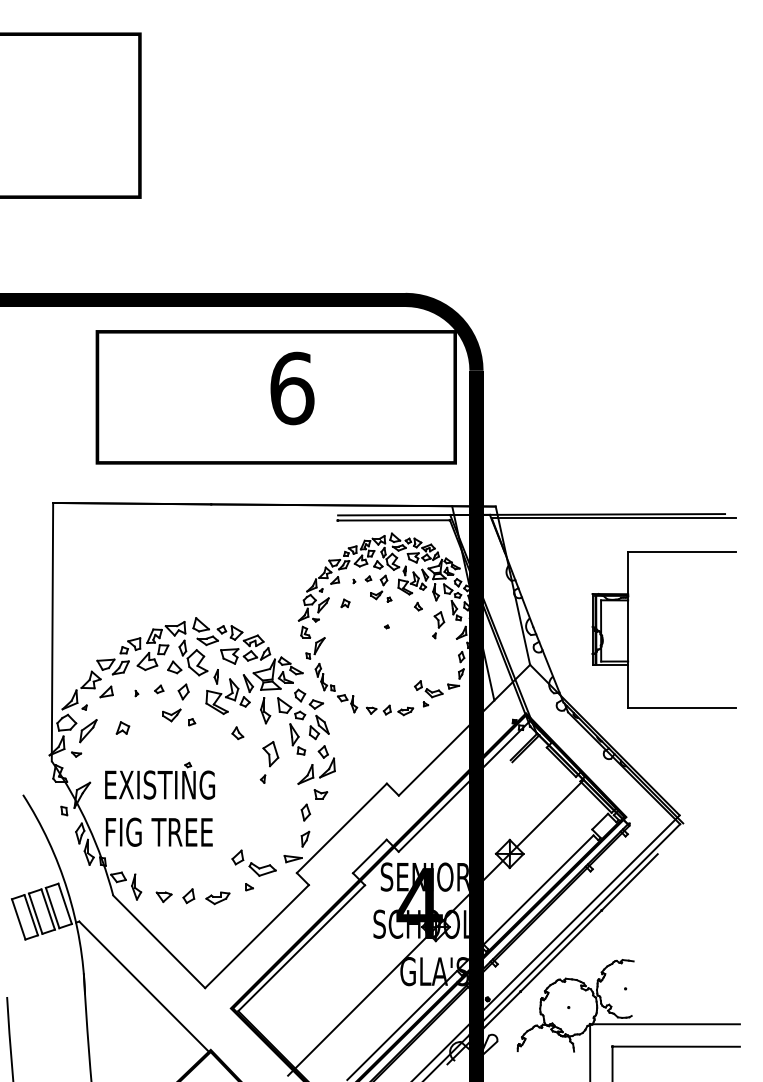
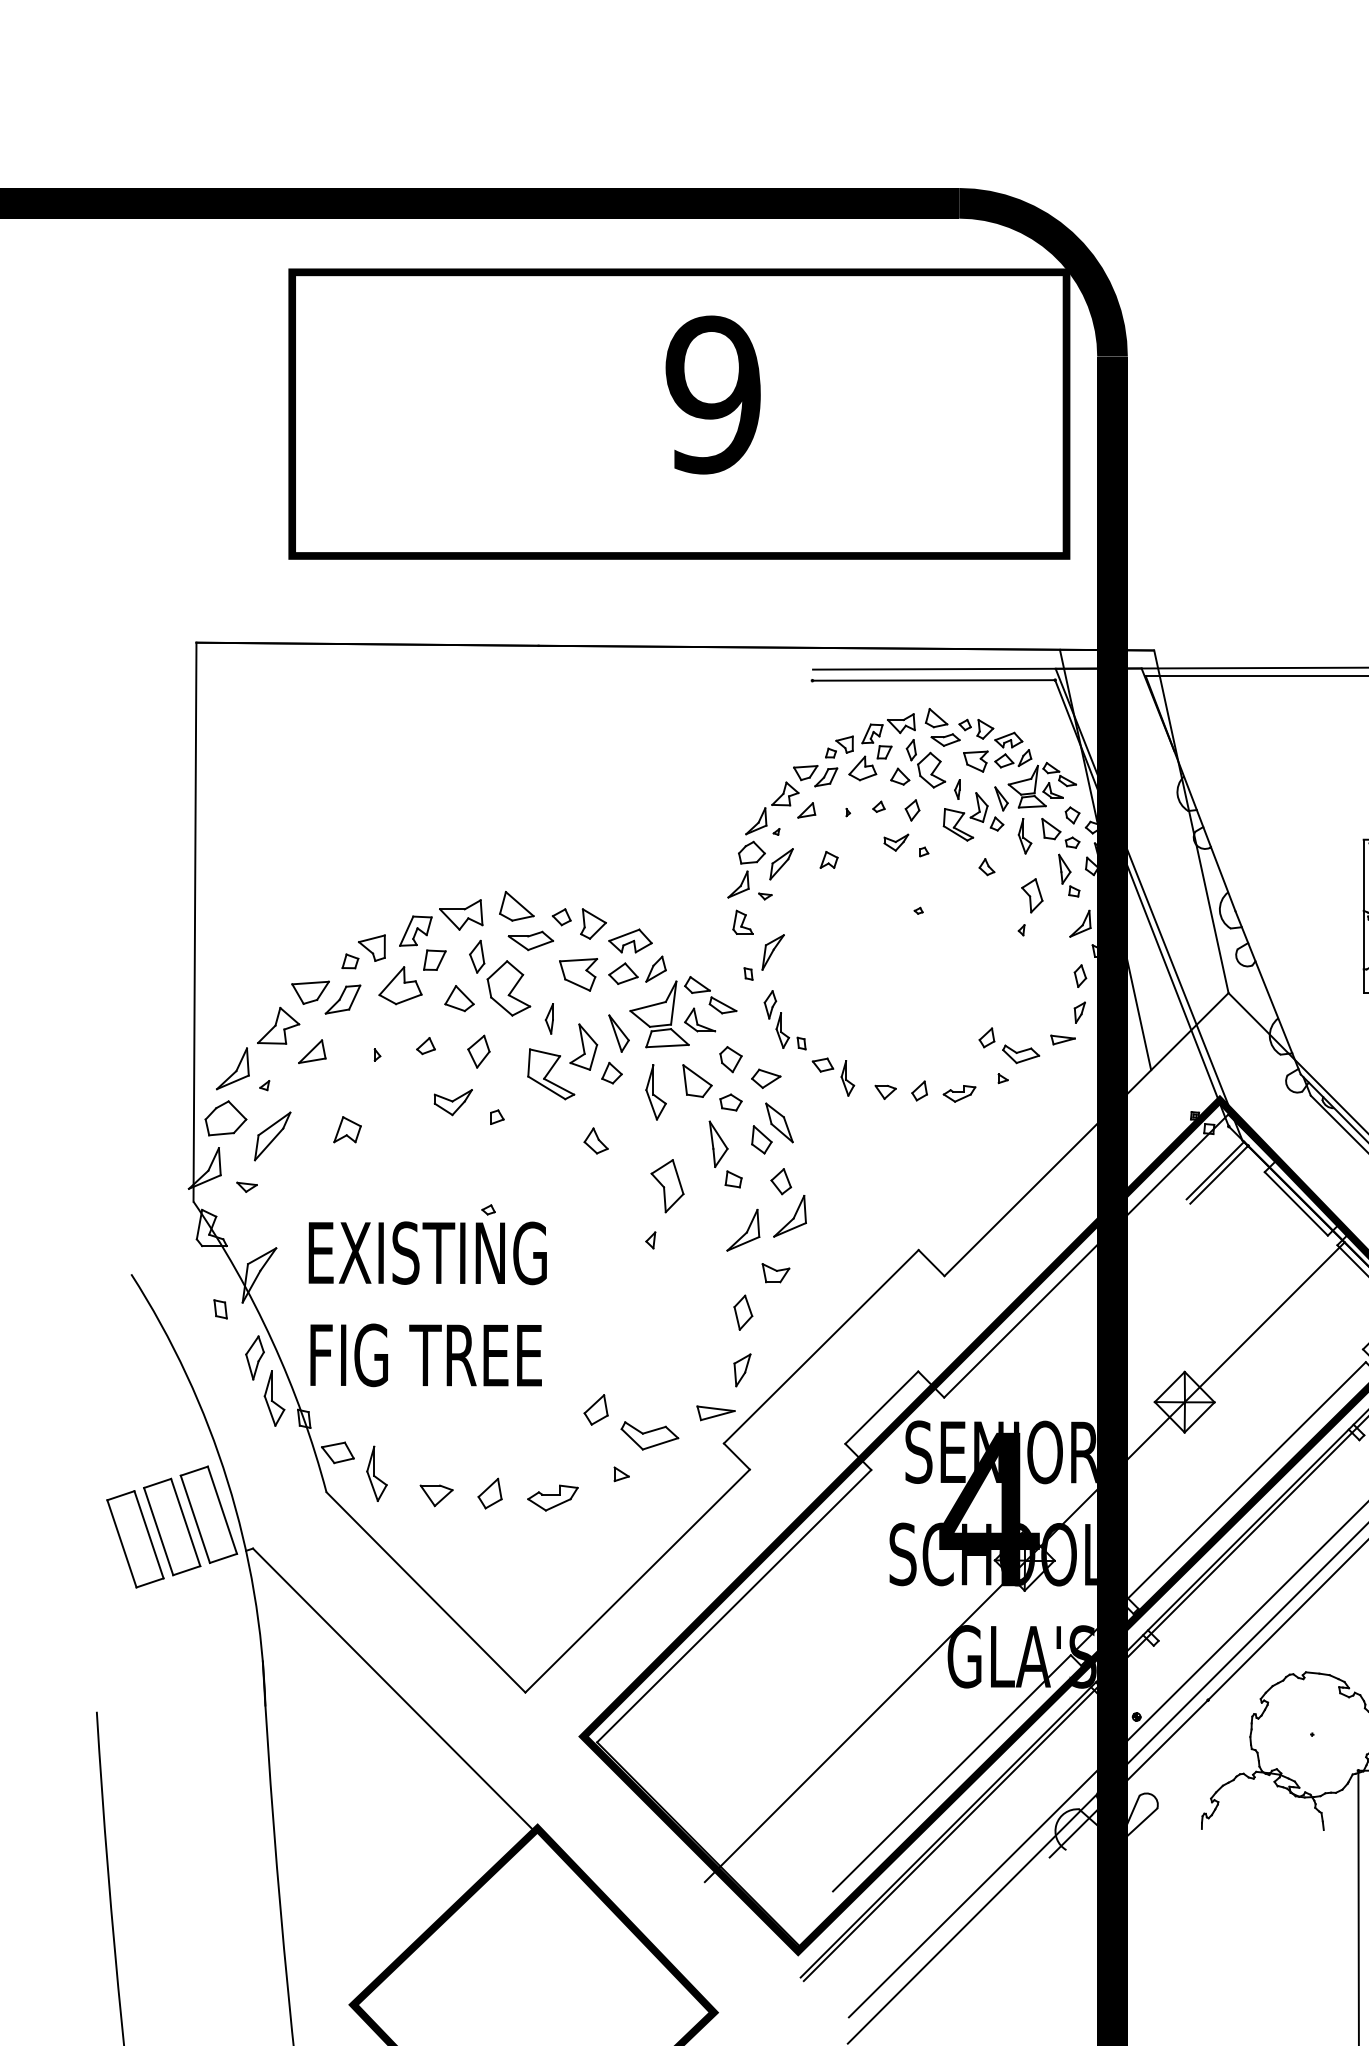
text: (292, 388) -> (714, 394), 6 -> 9

